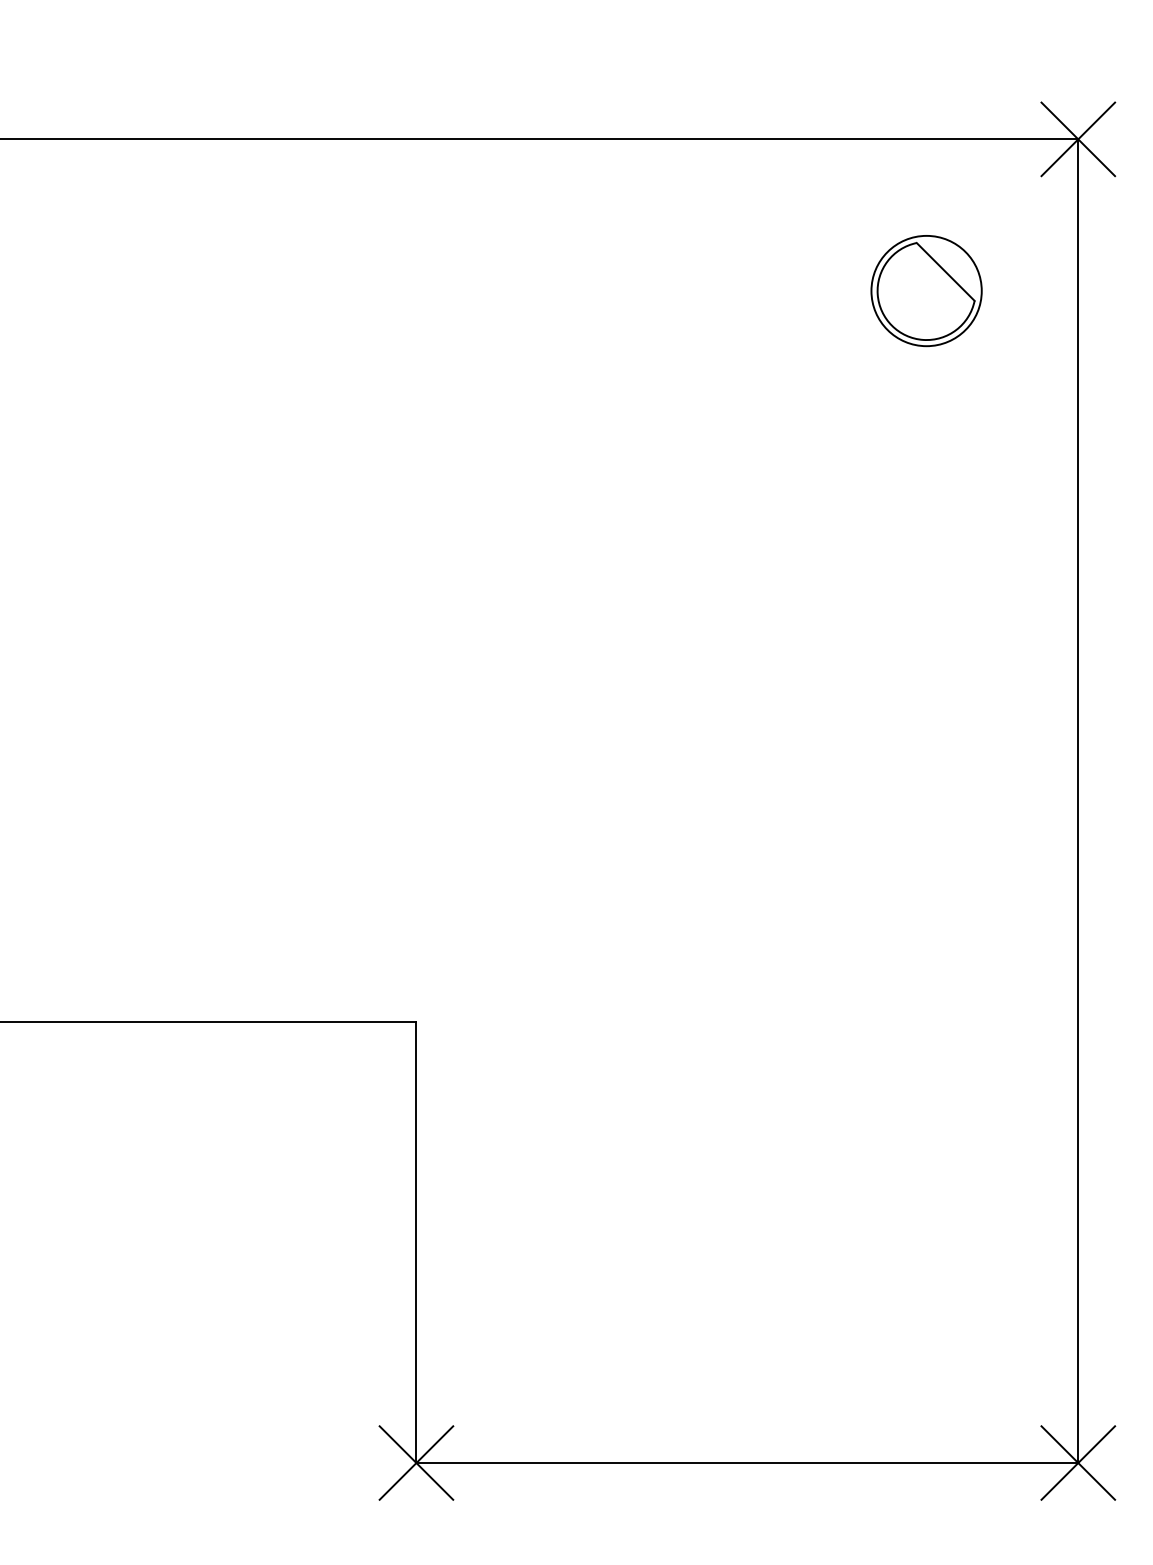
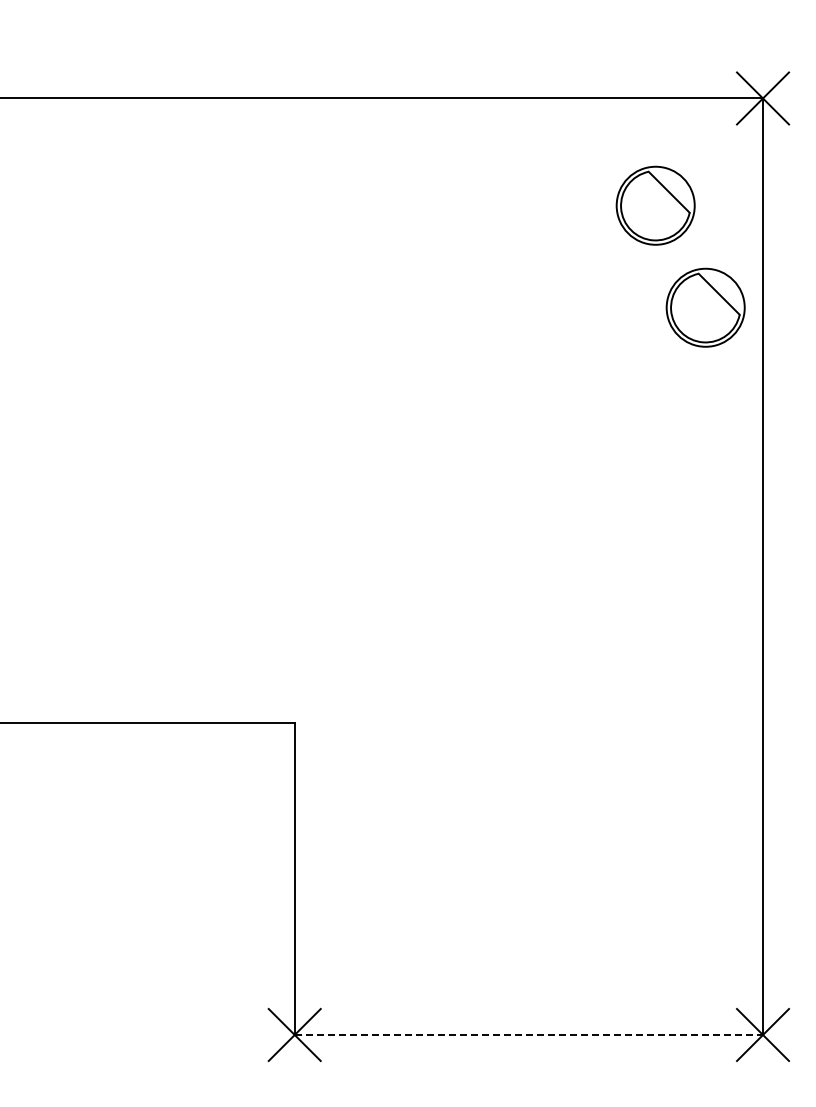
part: (996, 434) -> (705, 307), added
line: (748, 1462) -> (529, 1034), solid -> dashed

